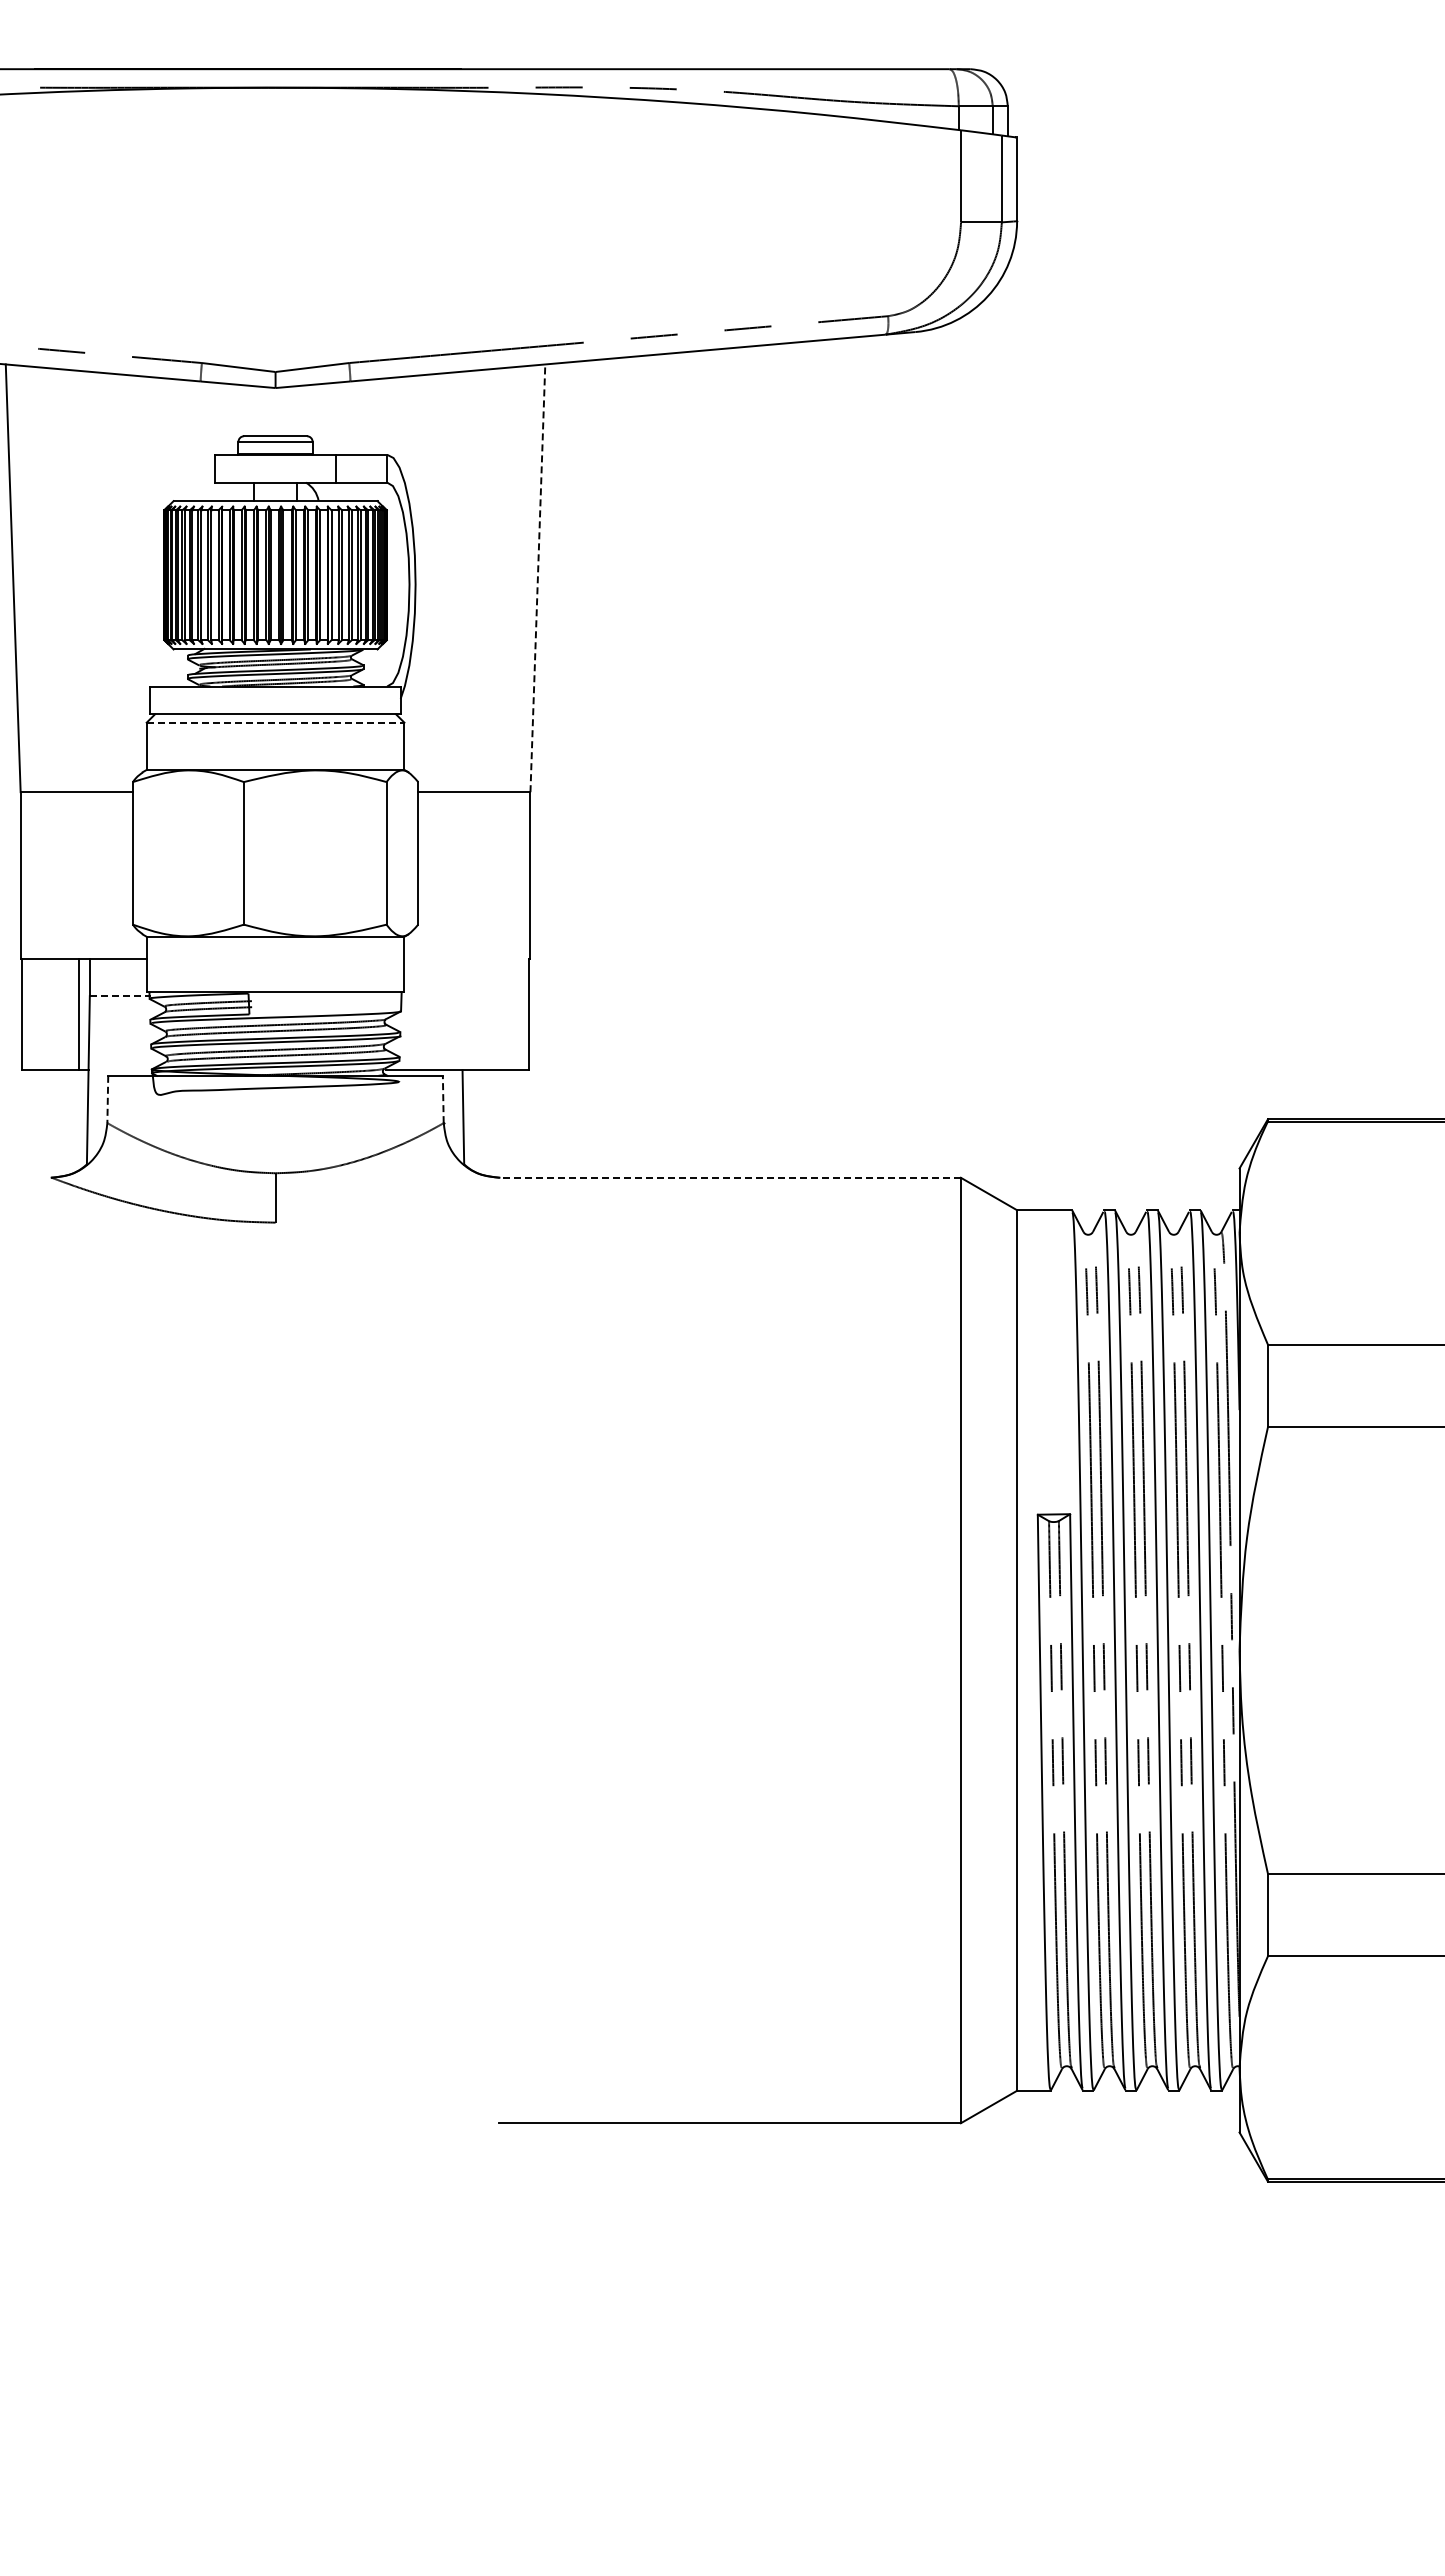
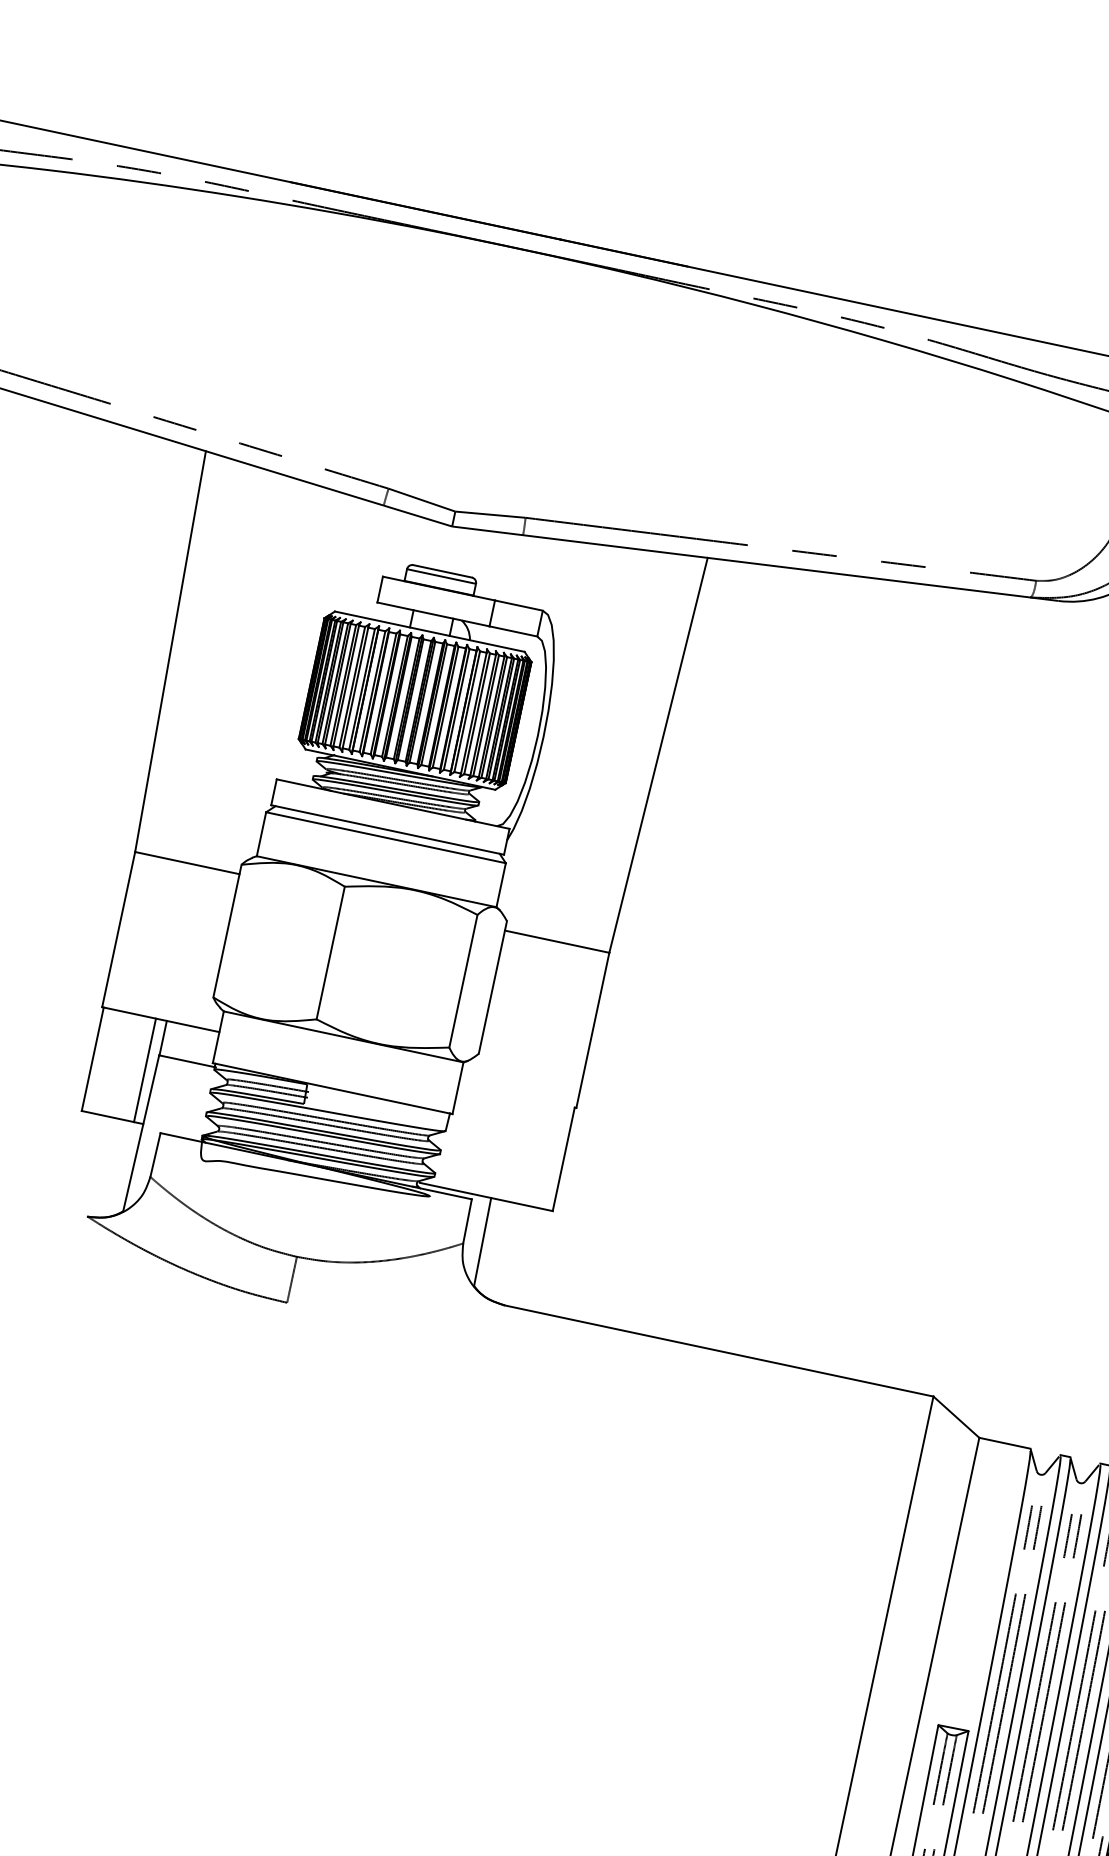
line: (537, 577) -> (658, 754), dashed -> solid
line: (275, 722) -> (385, 837), dashed -> solid
line: (120, 996) -> (187, 1061), dashed -> solid
line: (107, 1099) -> (155, 1155), dashed -> solid
line: (443, 1099) -> (467, 1221), dashed -> solid
line: (730, 1177) -> (719, 1350), dashed -> solid

